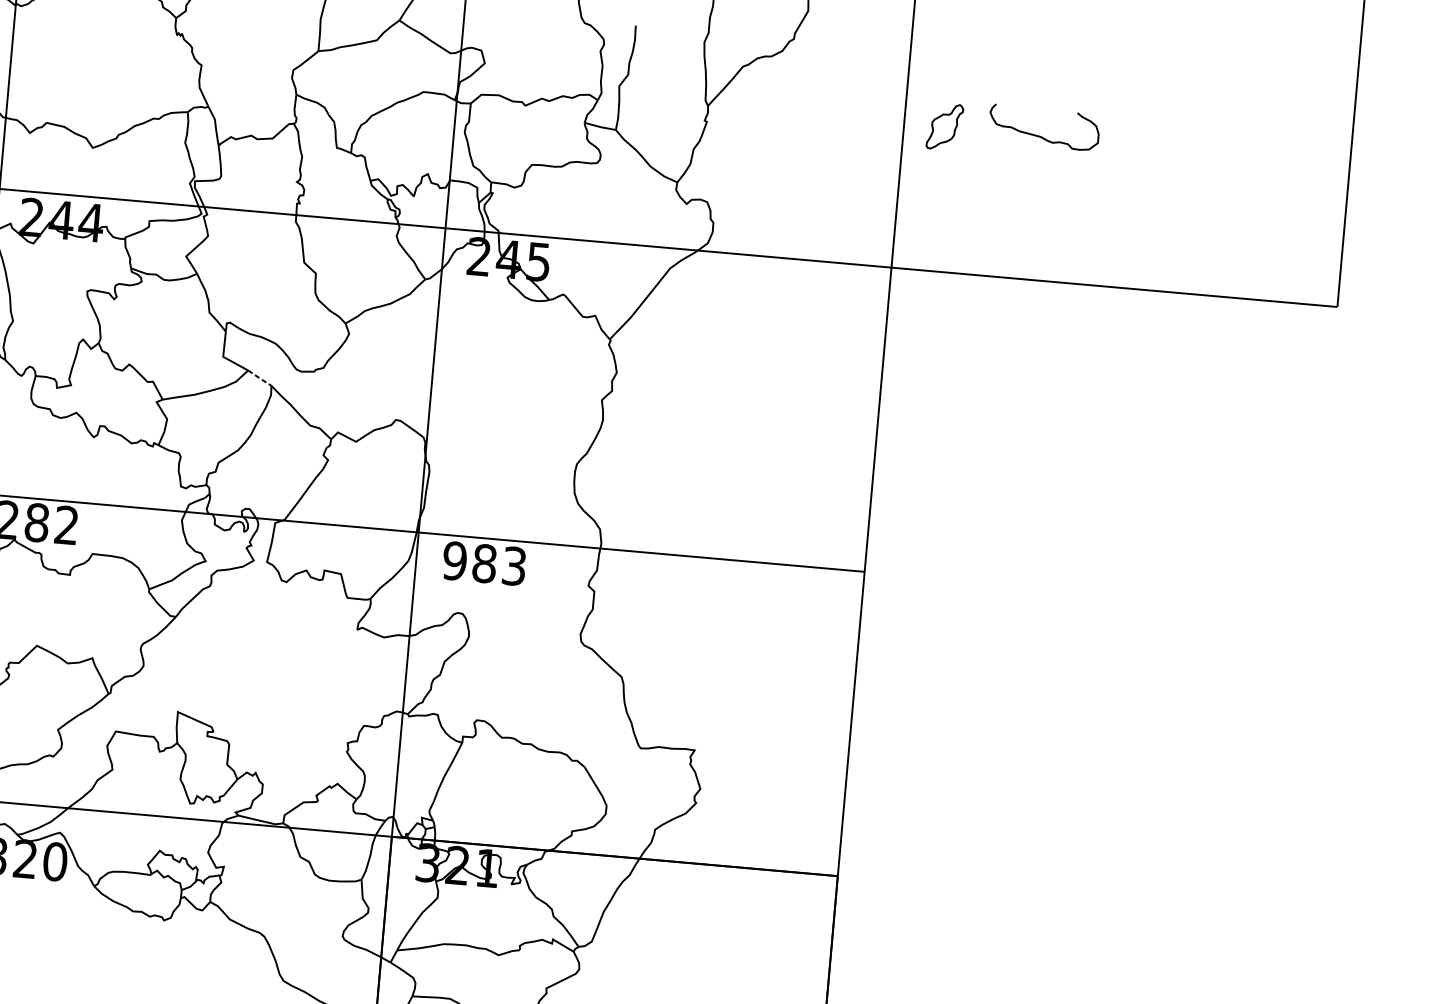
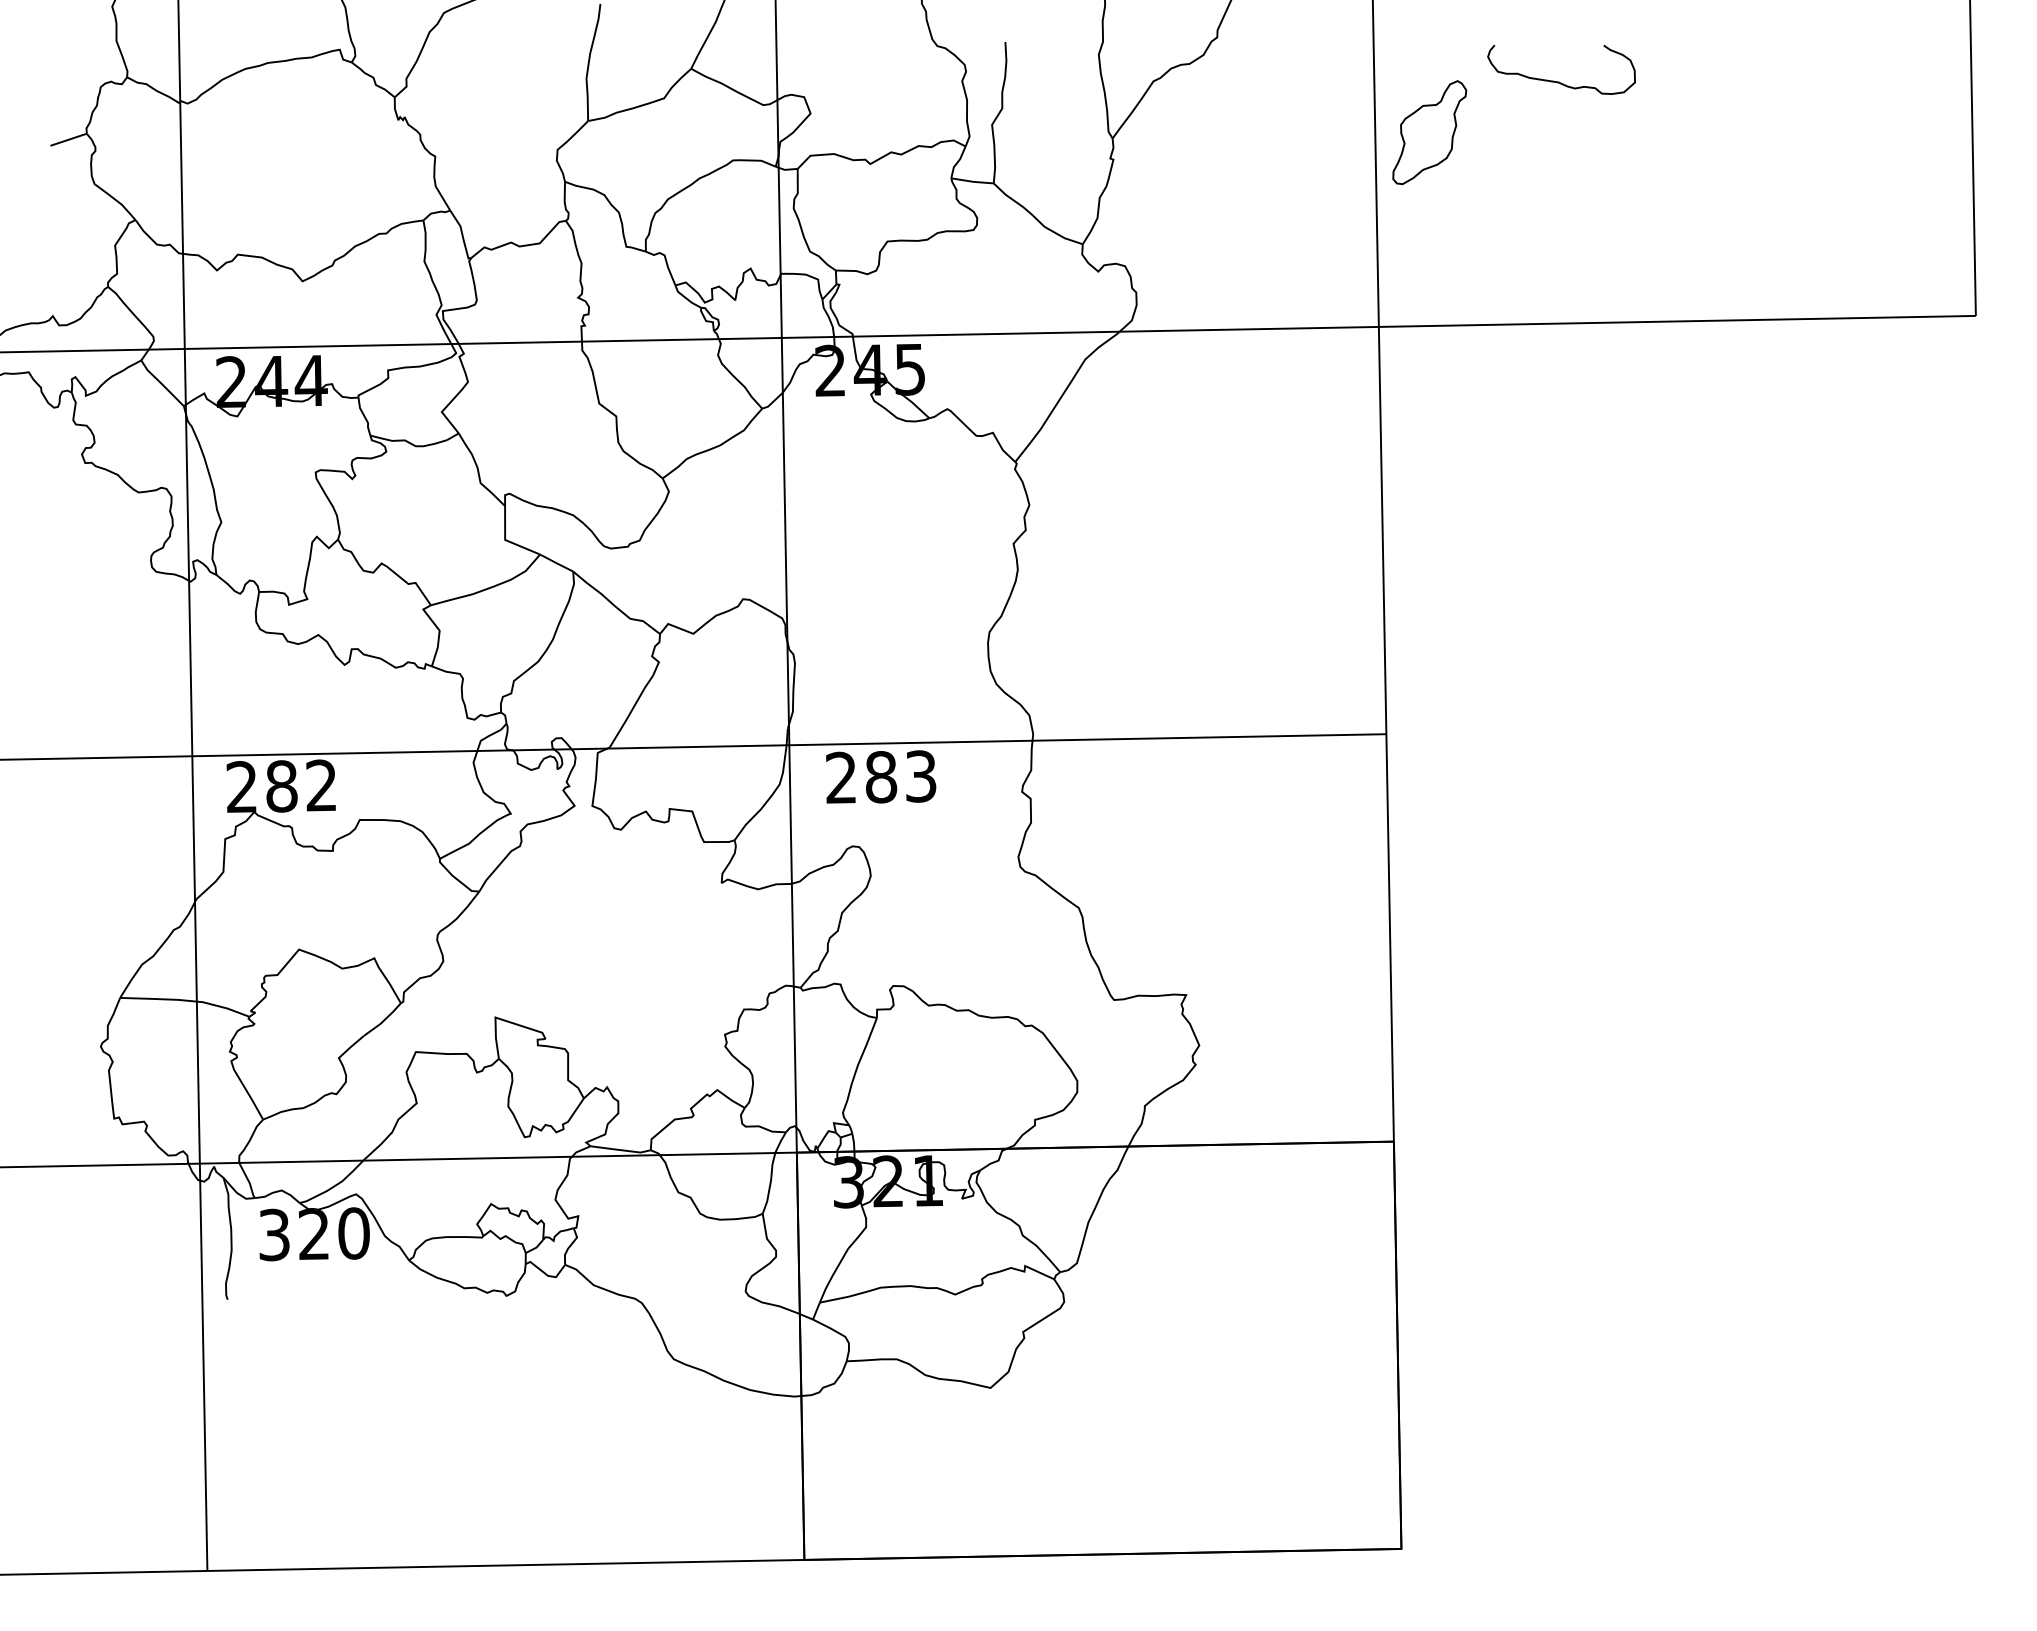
part: (944, 126) -> (1429, 132), size x1.67
curve: (1041, 136) -> (1559, 81), moved
line: (259, 378) -> (556, 563), dashed -> solid
text: (454, 560) -> (840, 777), 983 -> 283

